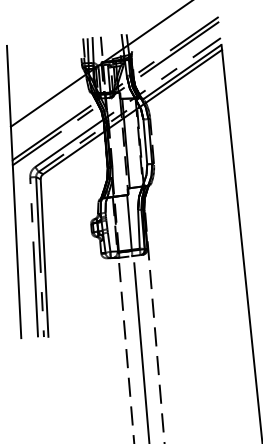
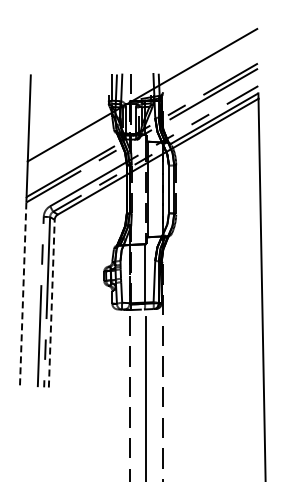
line: (17, 251) -> (23, 294), solid -> dashed
line: (44, 257) -> (51, 303), solid -> dashed

